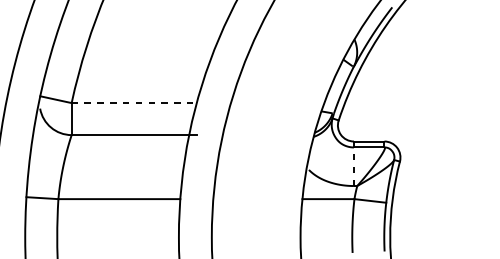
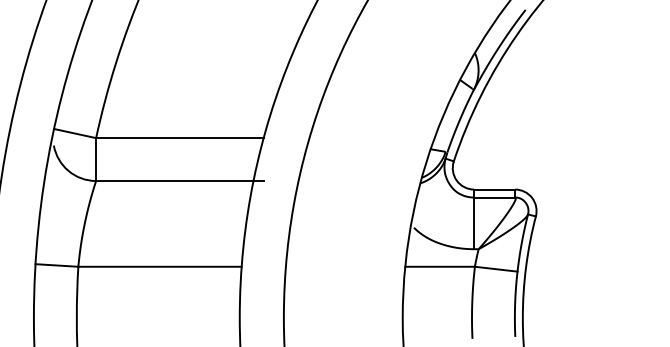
line: (133, 103) -> (179, 138), dashed -> solid
line: (354, 166) -> (474, 223), dashed -> solid

